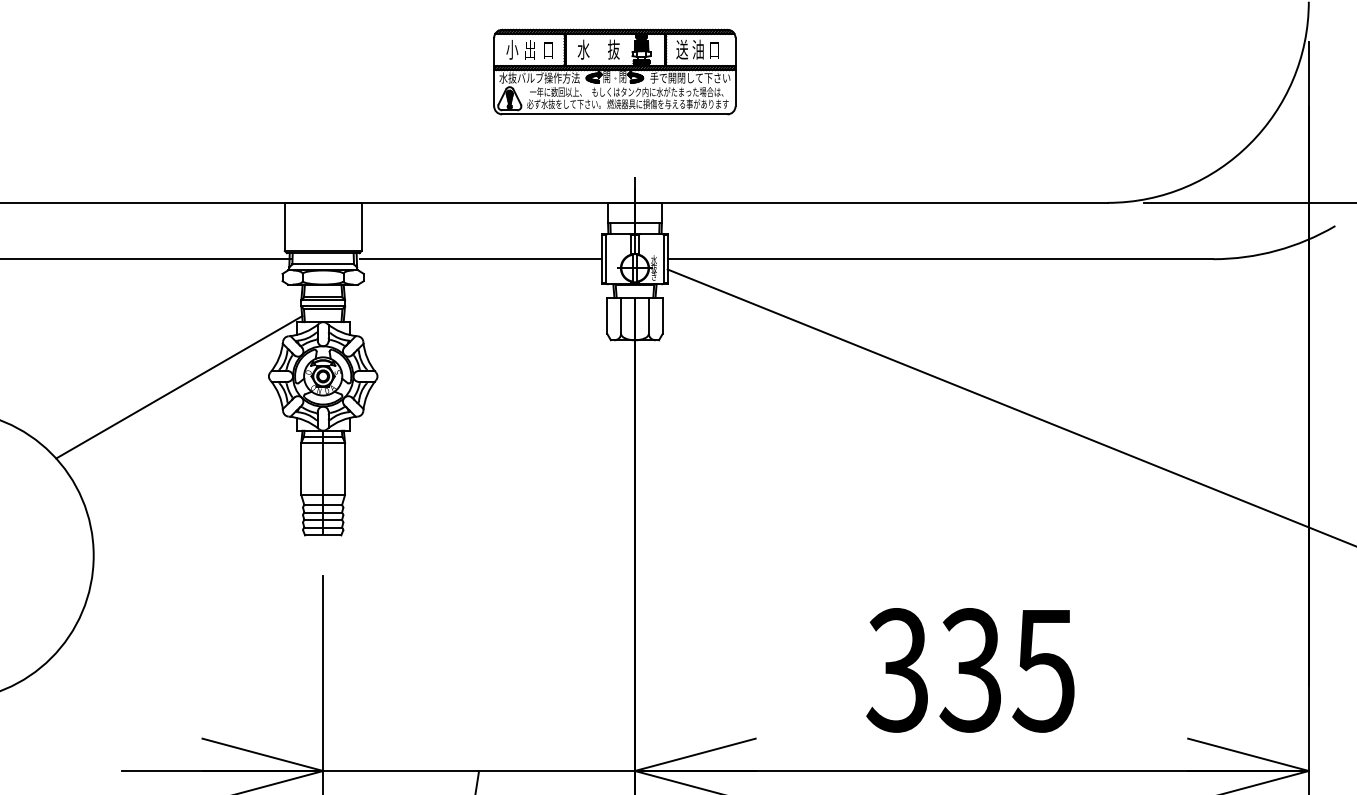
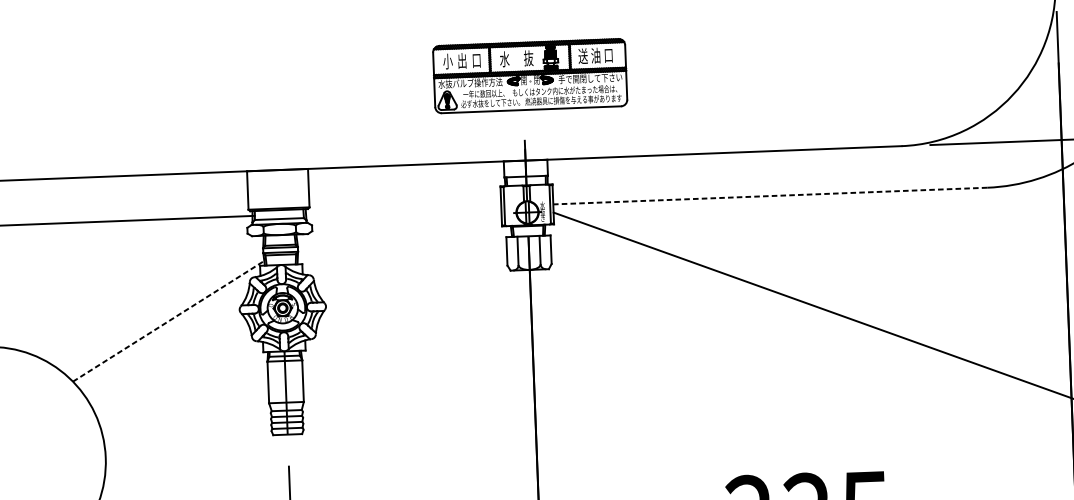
part: (614, 71) -> (529, 75), moved
line: (480, 259) -> (404, 210), removed
line: (940, 259) -> (770, 196), solid -> dashed
line: (179, 387) -> (168, 321), solid -> dashed

